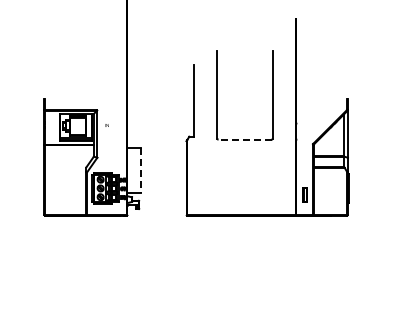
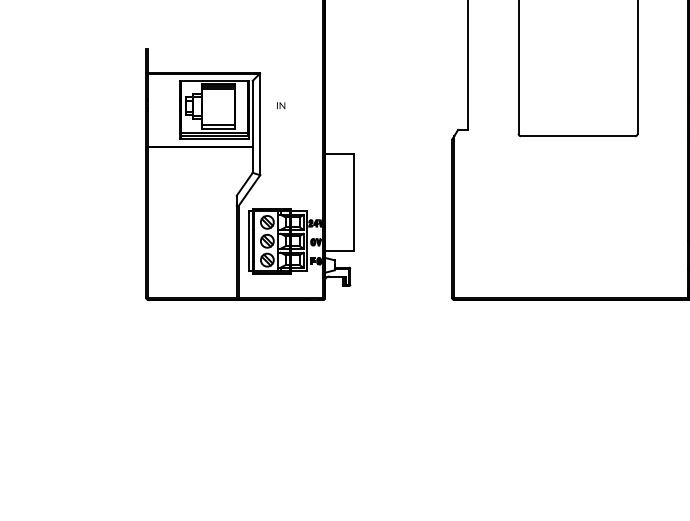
line: (245, 139) -> (579, 135), dashed -> solid
line: (140, 170) -> (353, 202), dashed -> solid

